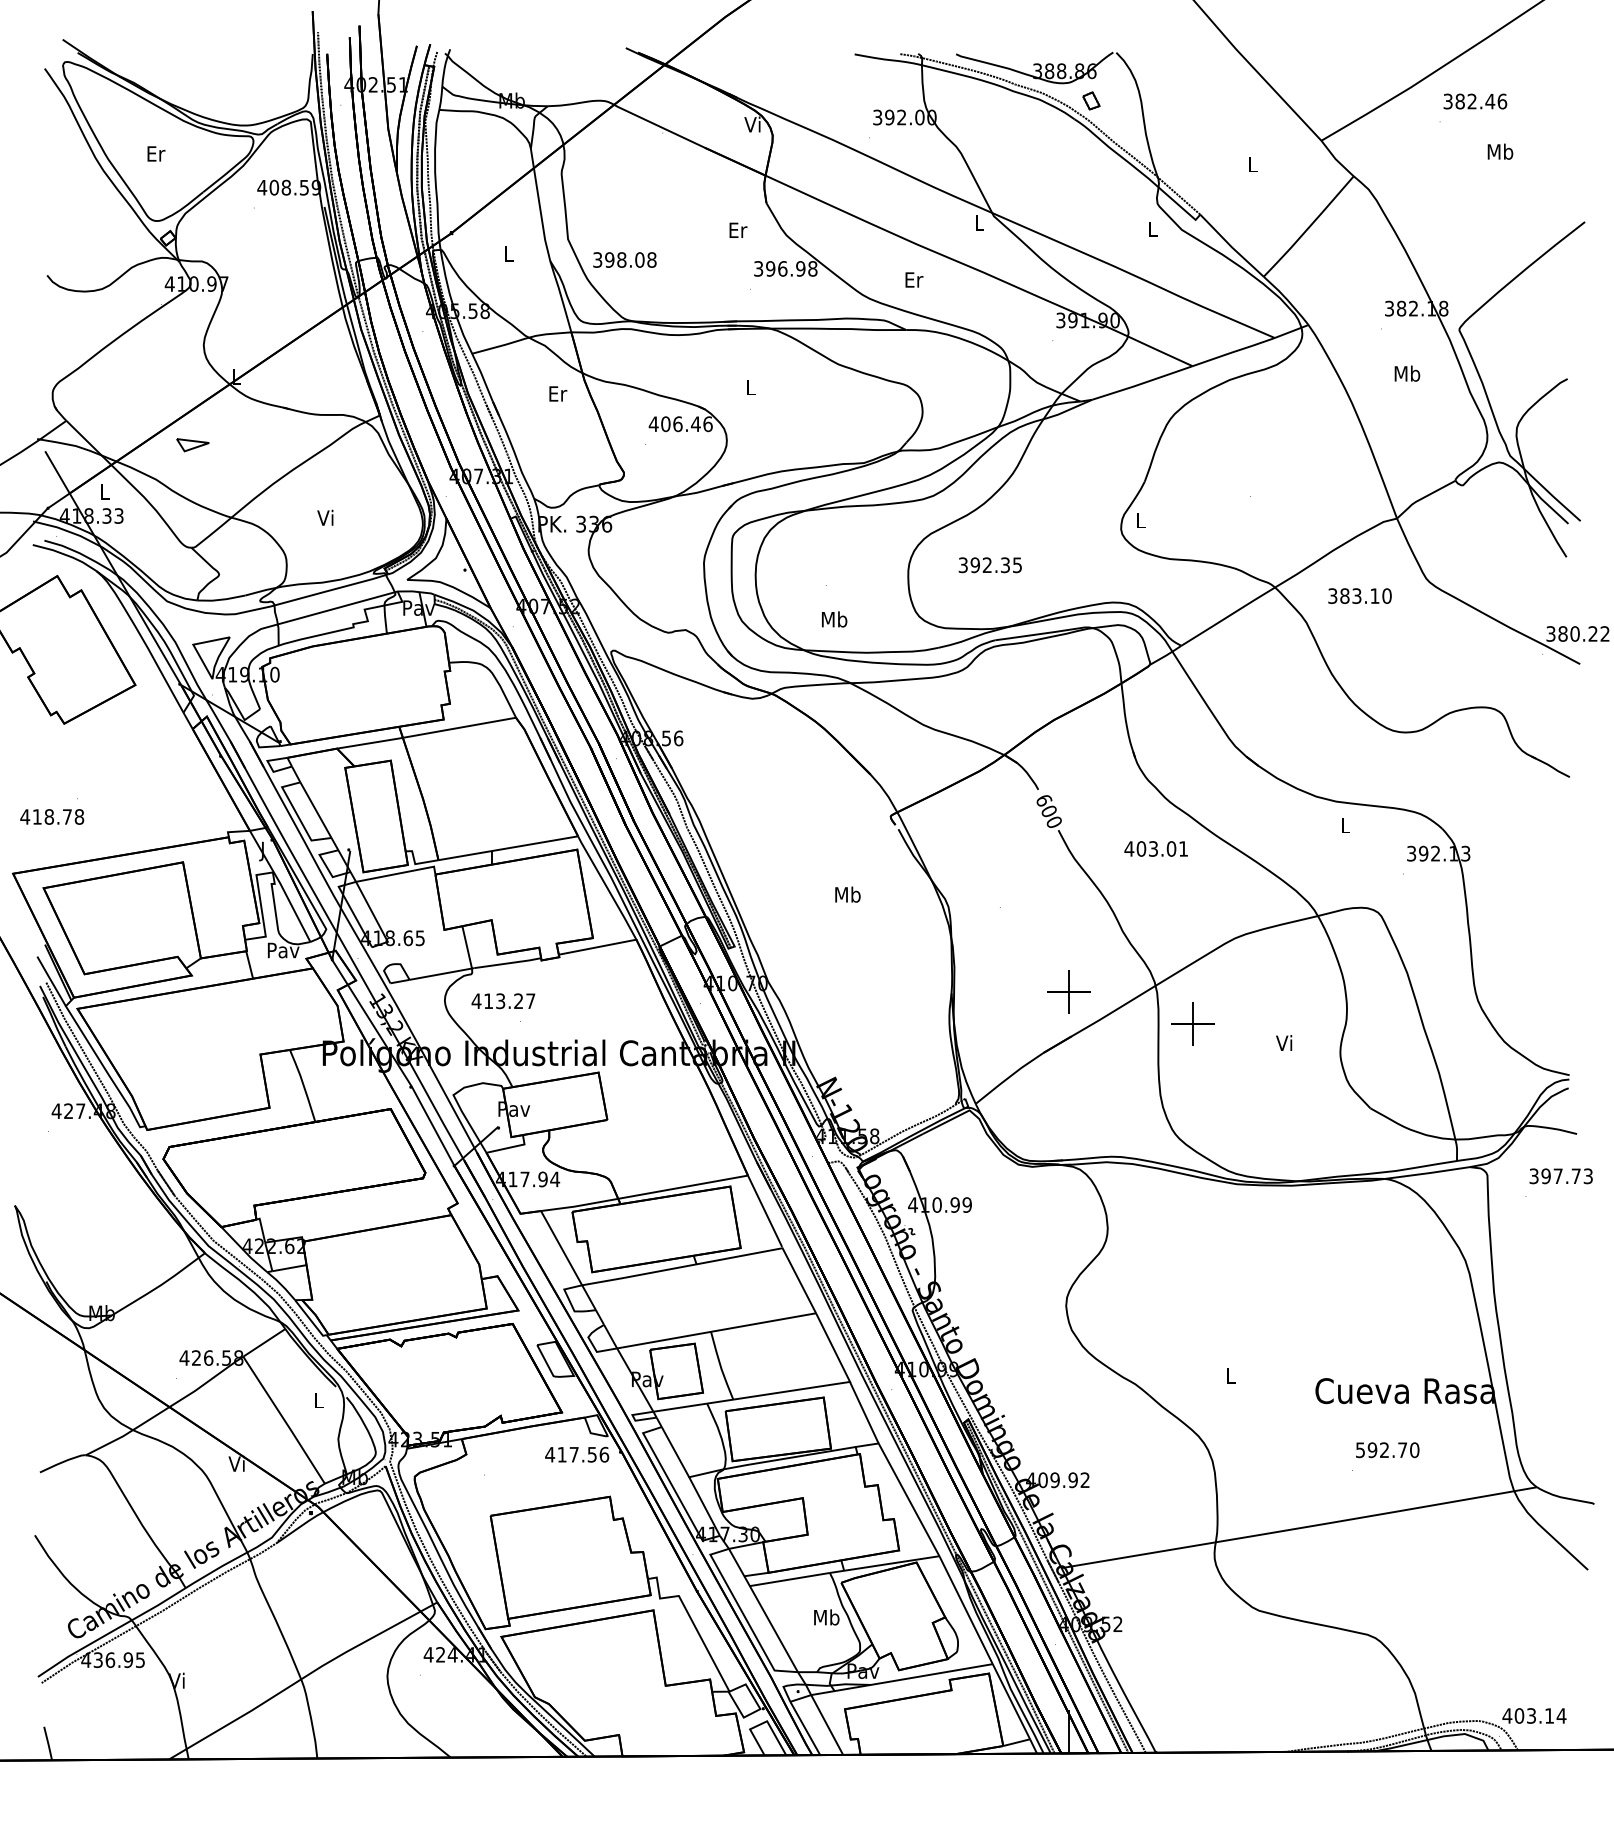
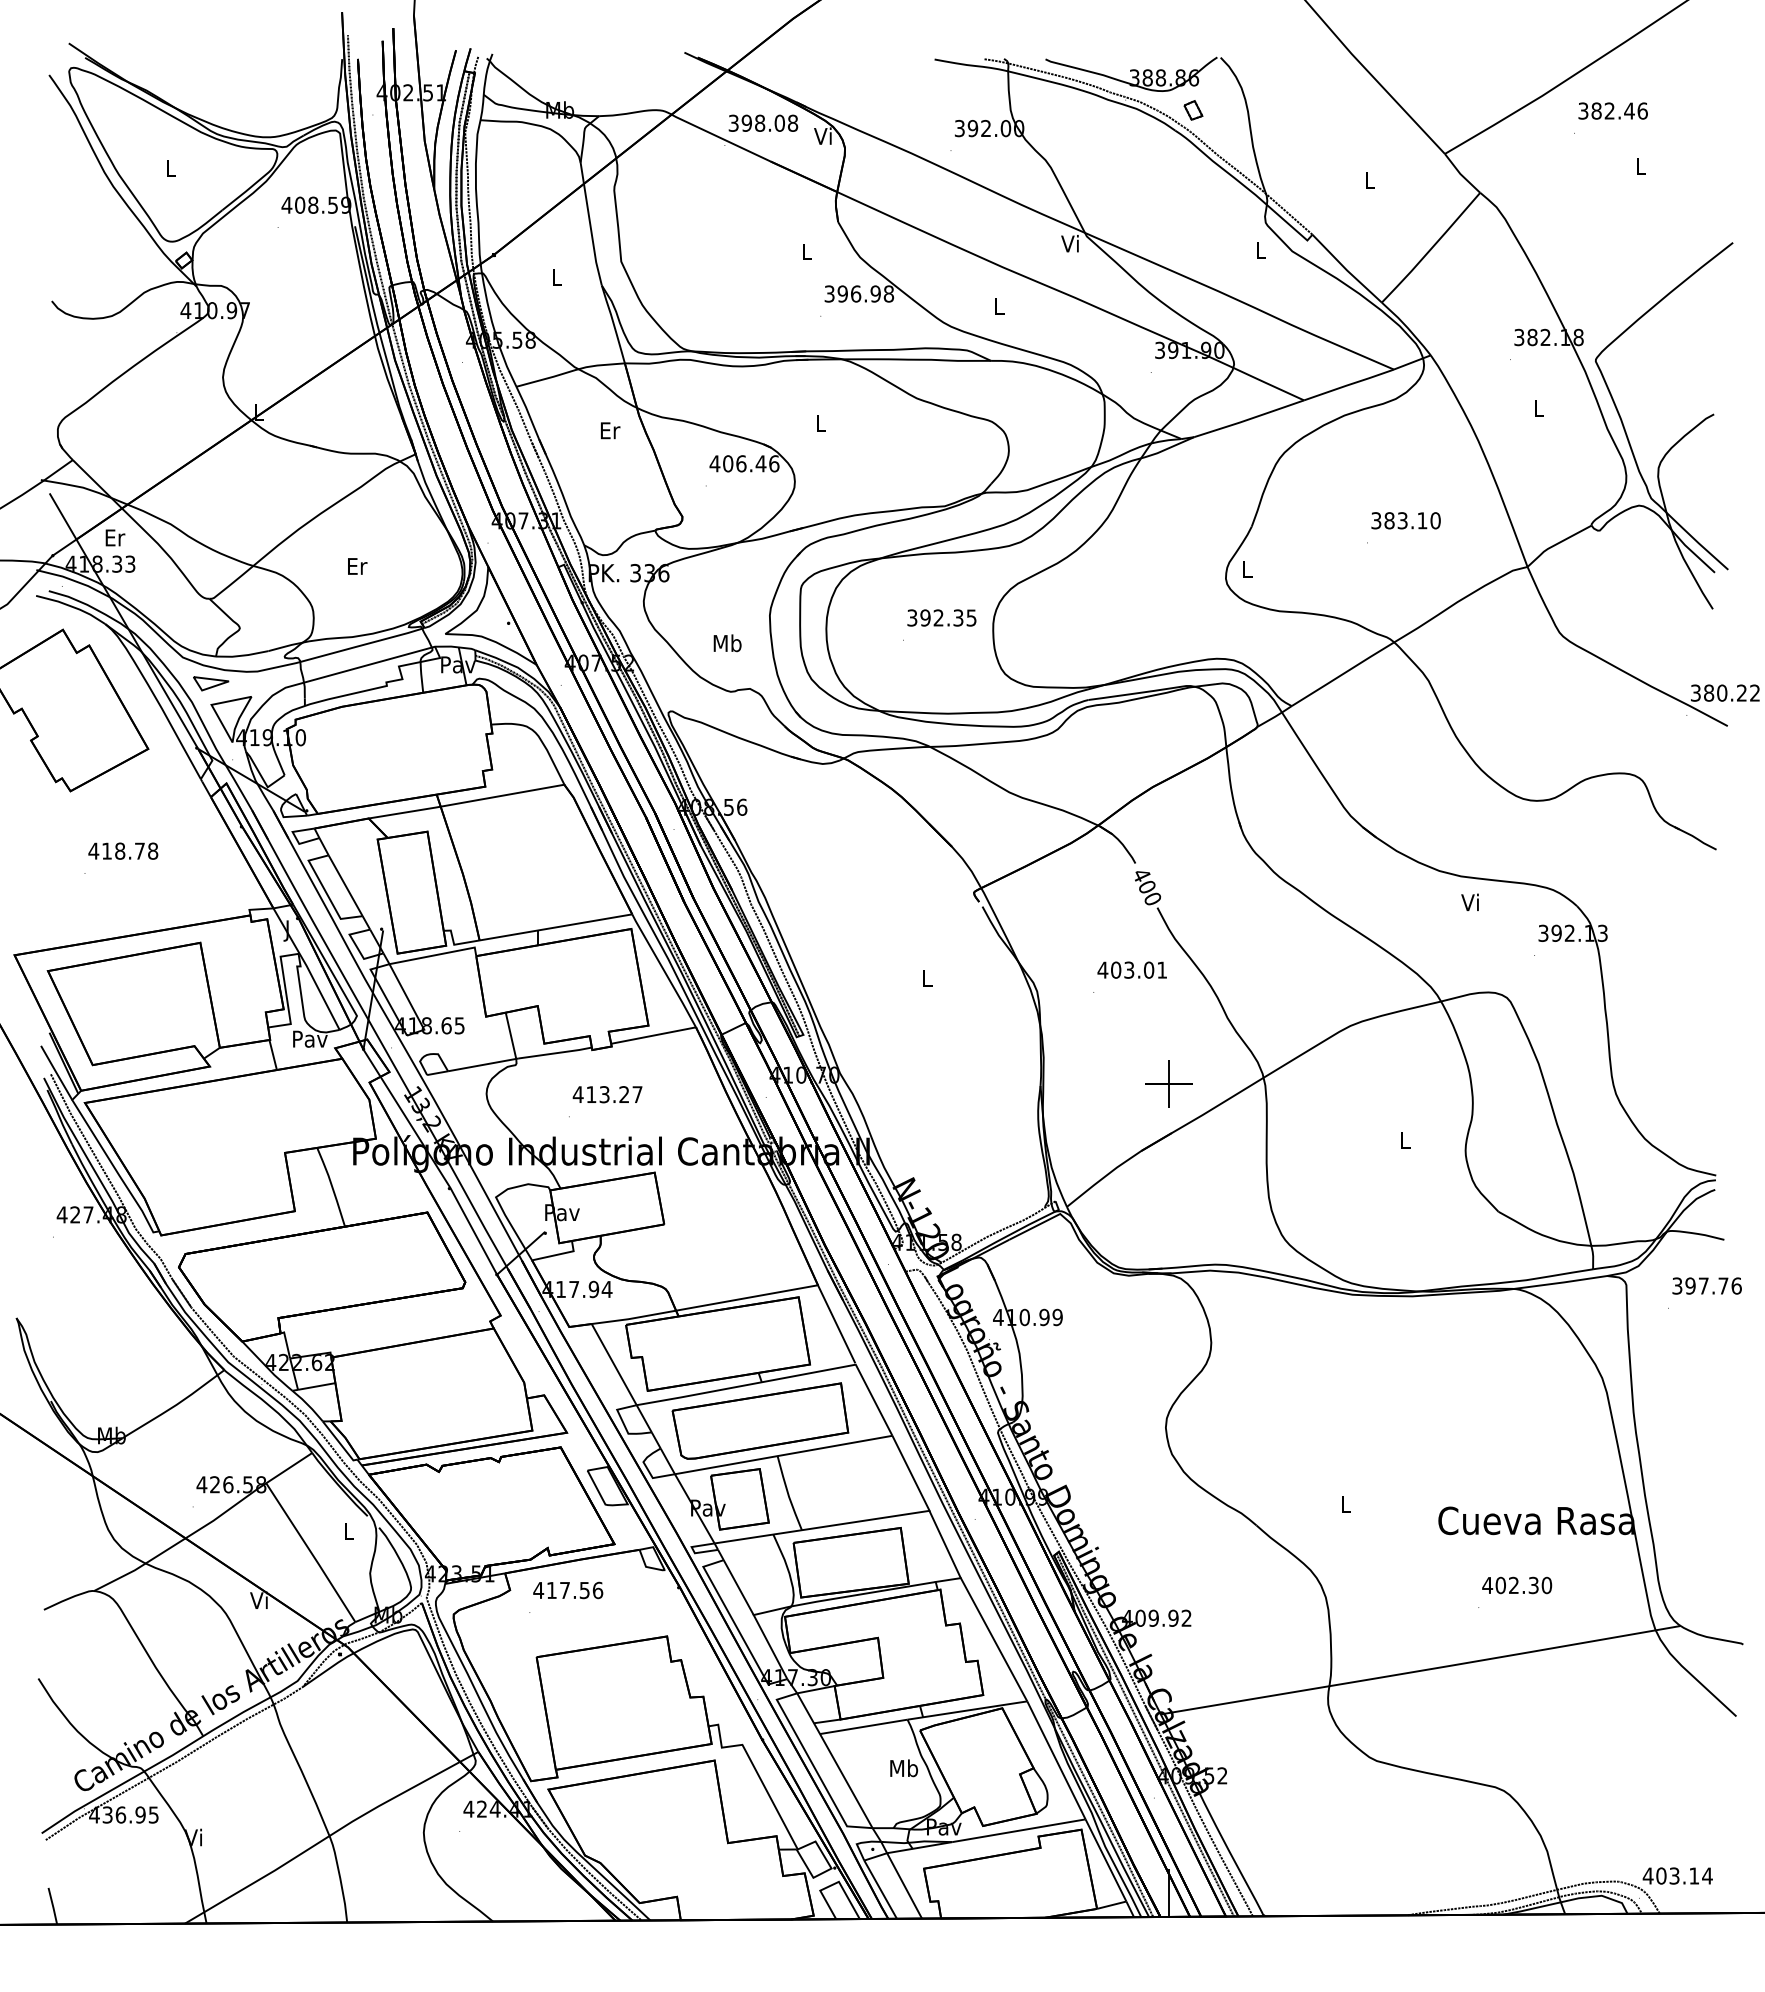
text: (1500, 151) -> (1640, 165), Mb -> L
text: (156, 154) -> (171, 168), Er -> L
text: (978, 222) -> (1069, 243), L -> Vi
text: (738, 230) -> (807, 251), Er -> L
text: (624, 259) -> (763, 122), moved
text: (914, 279) -> (999, 305), Er -> L
text: (1407, 373) -> (1538, 408), Mb -> L
part: (193, 444) -> (211, 683), moved
text: (105, 491) -> (115, 537), L -> Er
text: (326, 517) -> (357, 565), Vi -> Er
text: (989, 564) -> (941, 617), moved
text: (1359, 595) -> (1405, 520), moved
text: (834, 619) -> (727, 643), moved
text: (1043, 800) -> (1141, 875), 600 -> 400
text: (52, 816) -> (123, 850), moved
text: (1343, 825) -> (1469, 902), L -> Vi
text: (1155, 848) -> (1131, 969), moved
text: (848, 894) -> (927, 977), Mb -> L
text: (503, 1001) -> (607, 1094), moved
part: (1193, 1023) -> (1304, 1118), removed
text: (1283, 1042) -> (1403, 1139), Vi -> L
text: (1588, 1175) -> (1736, 1285), 397.73 -> 397.76
part: (695, 1299) -> (760, 1420), added
text: (1381, 1450) -> (1510, 1585), 592.70 -> 402.30
text: (577, 1454) -> (568, 1590), moved

